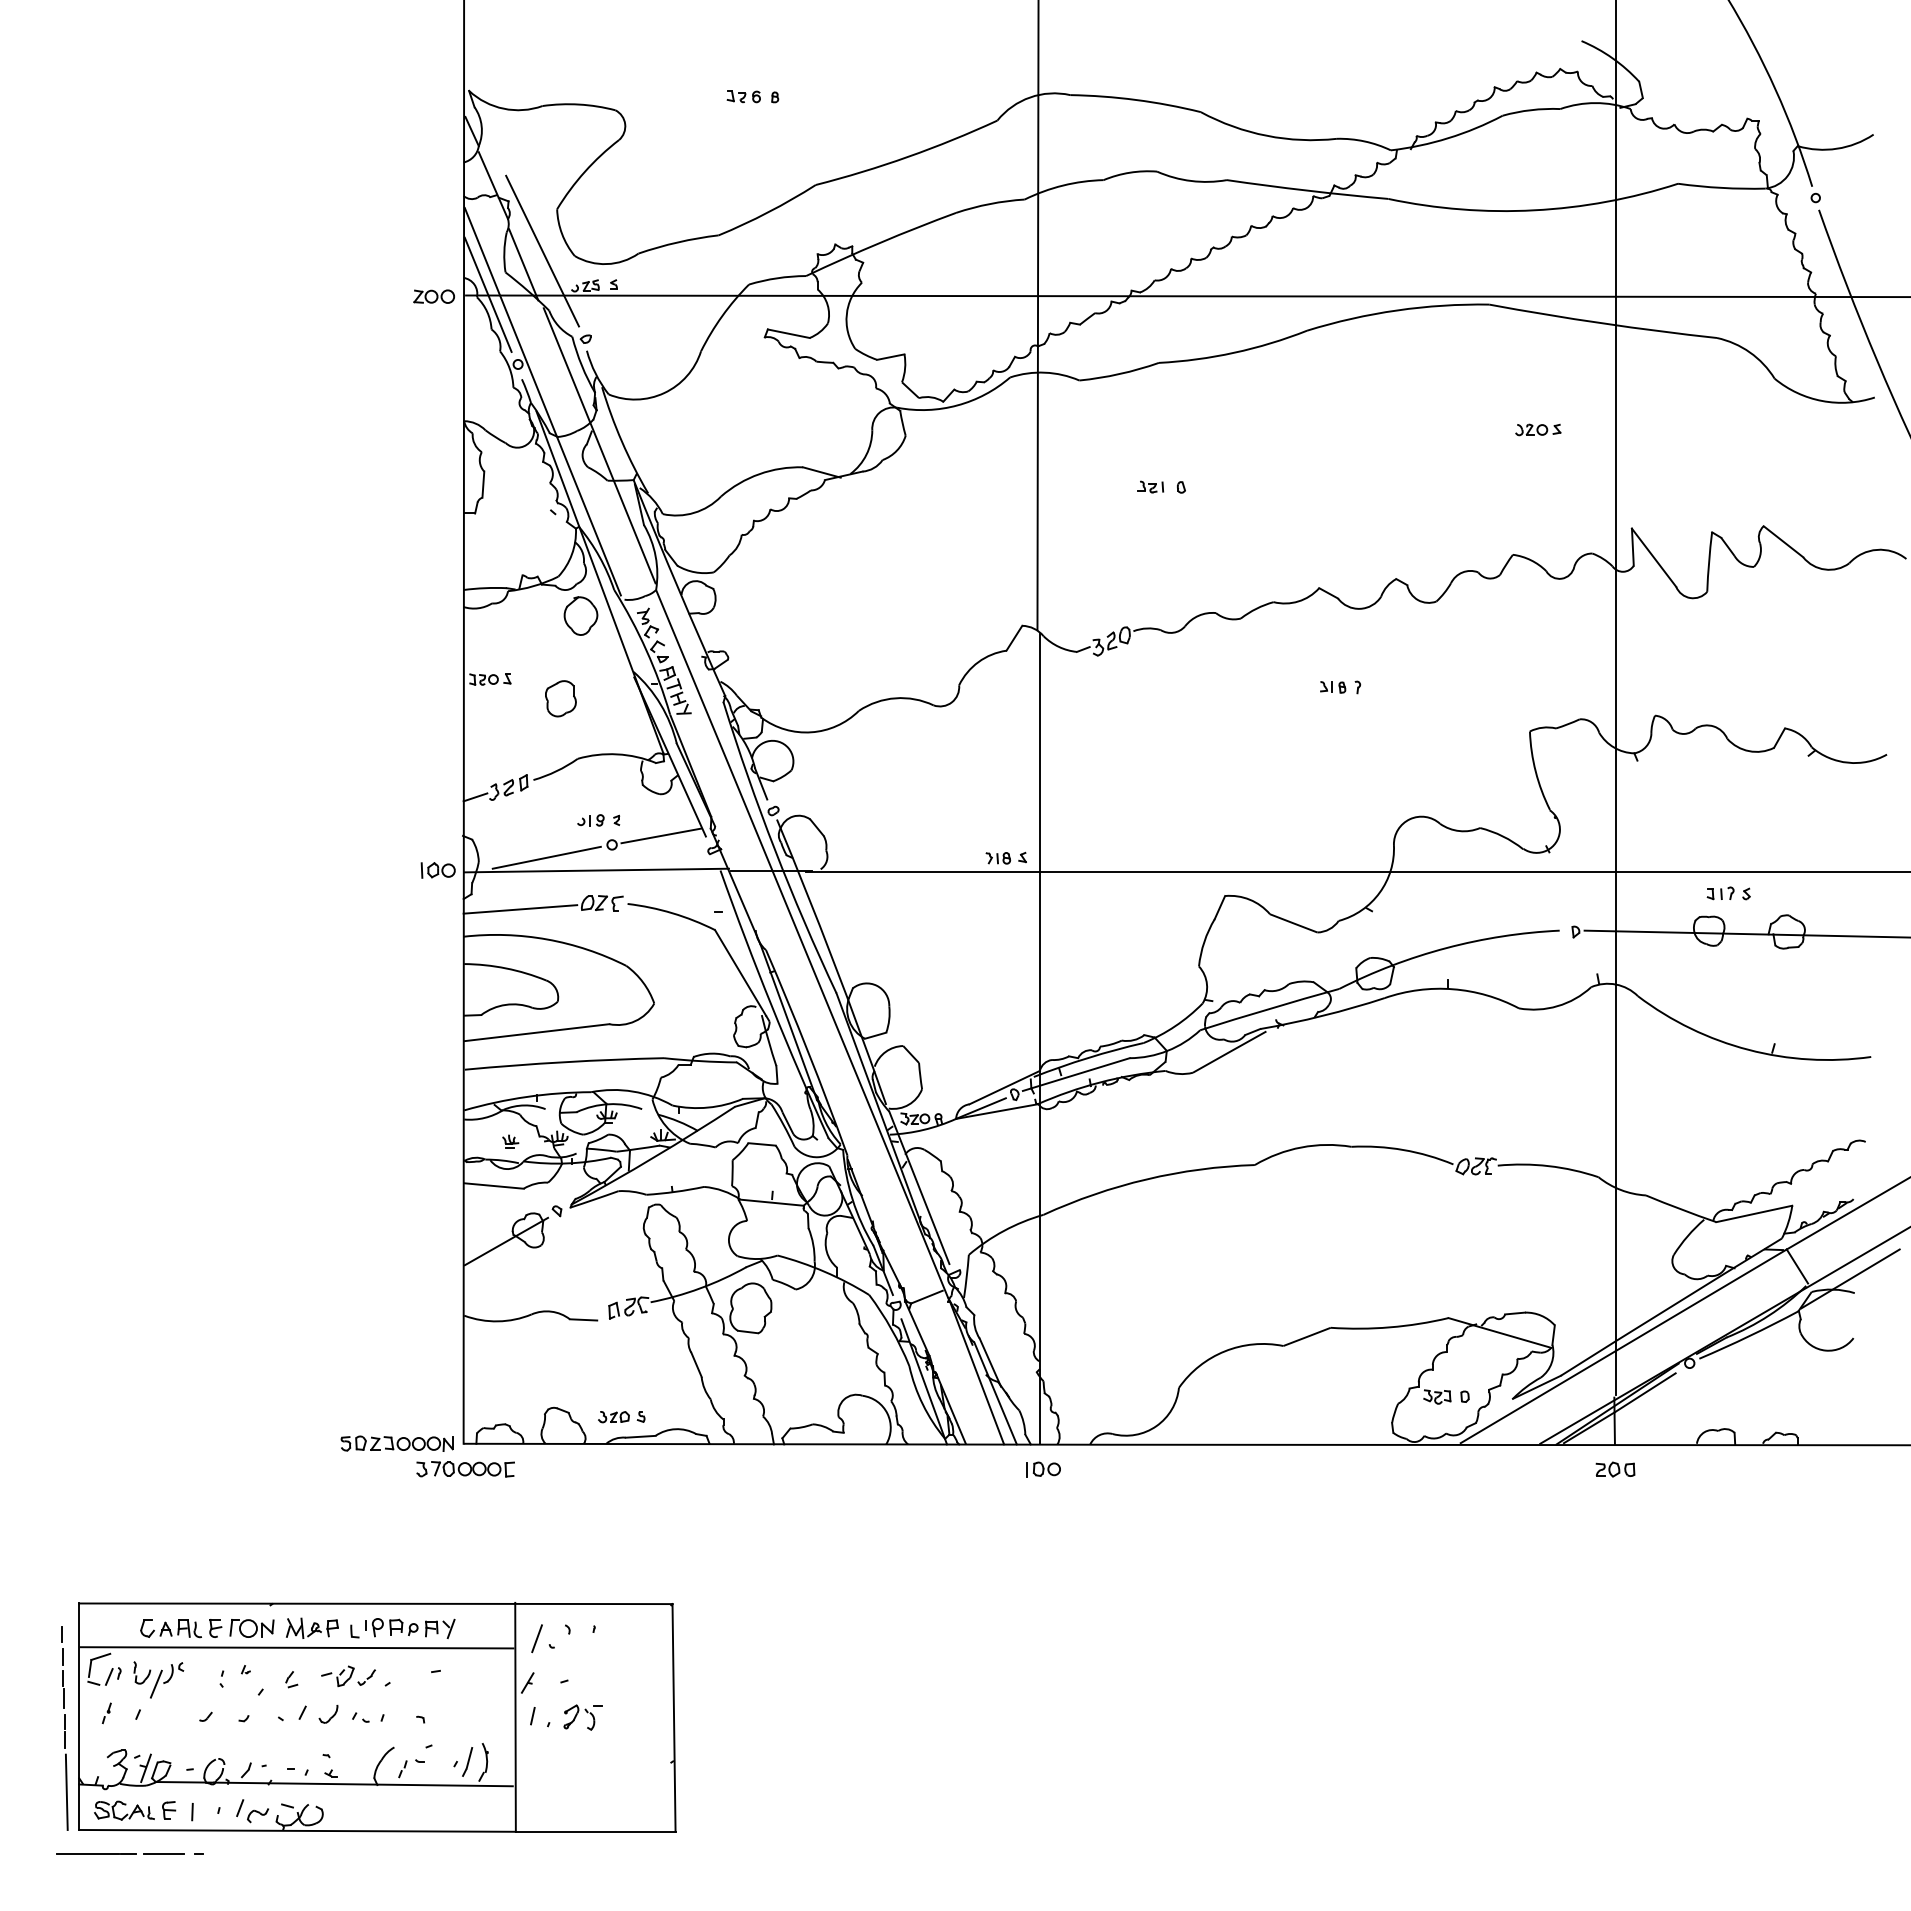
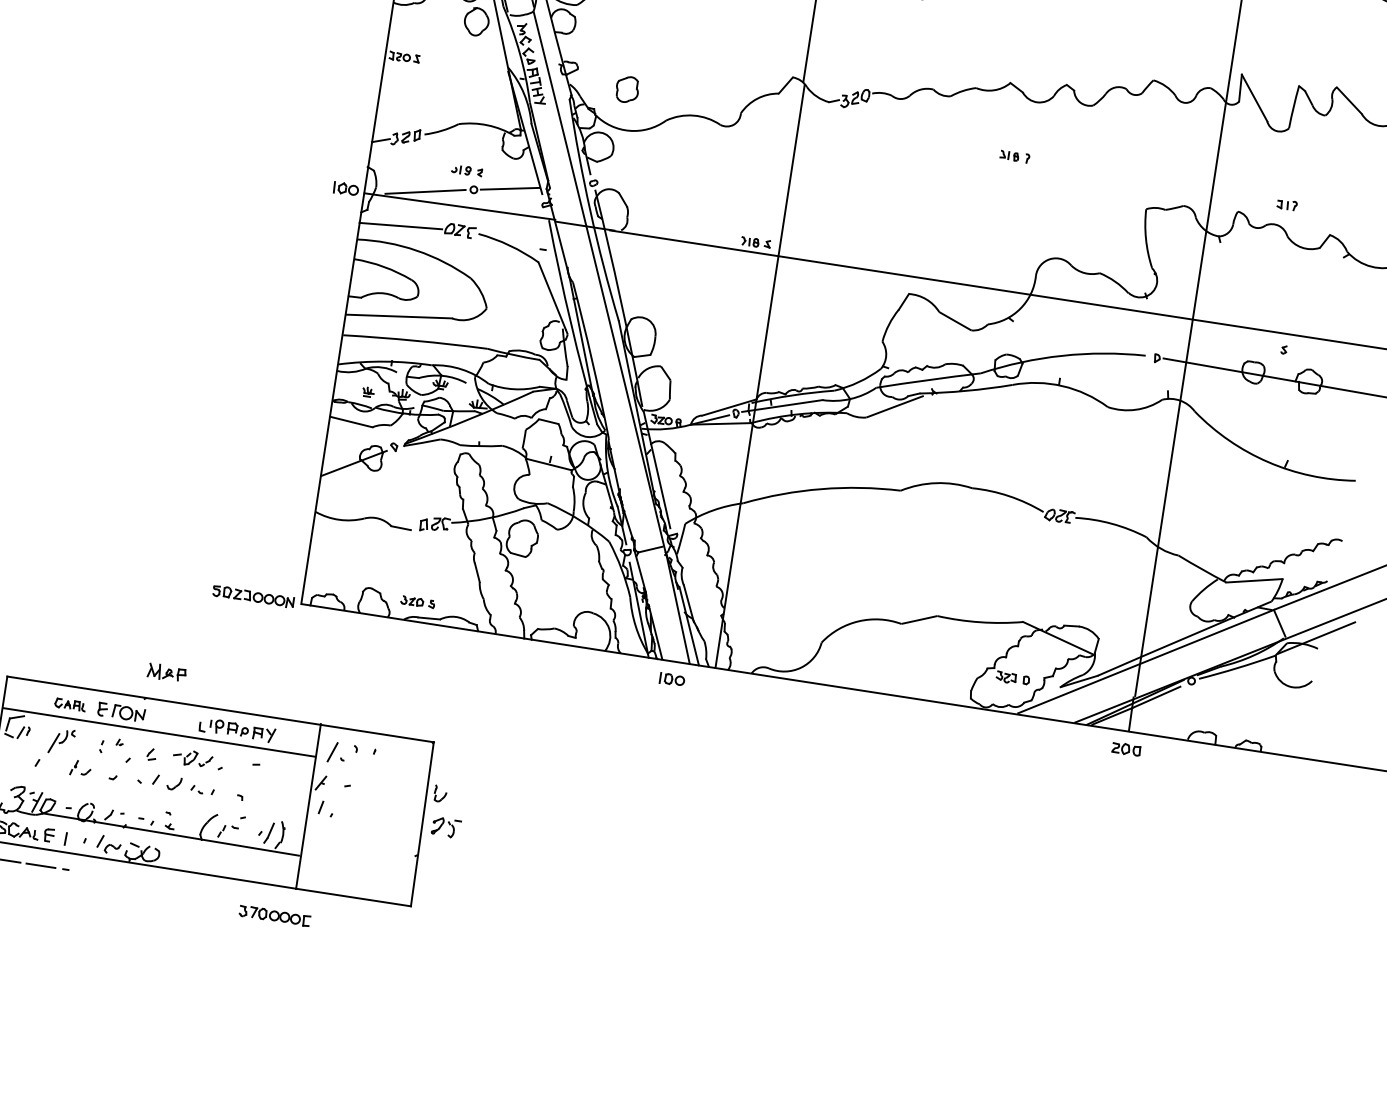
part: (560, 698) -> (627, 89), moved
part: (1720, 893) -> (1287, 205), moved
part: (465, 1469) -> (274, 916), moved
part: (1043, 1469) -> (672, 679), moved
part: (312, 1627) -> (167, 672), moved
part: (170, 1628) -> (70, 704), size x0.7
part: (142, 1672) -> (440, 793), moved
part: (106, 1713) -> (73, 767), moved
part: (582, 1717) -> (445, 827), moved

